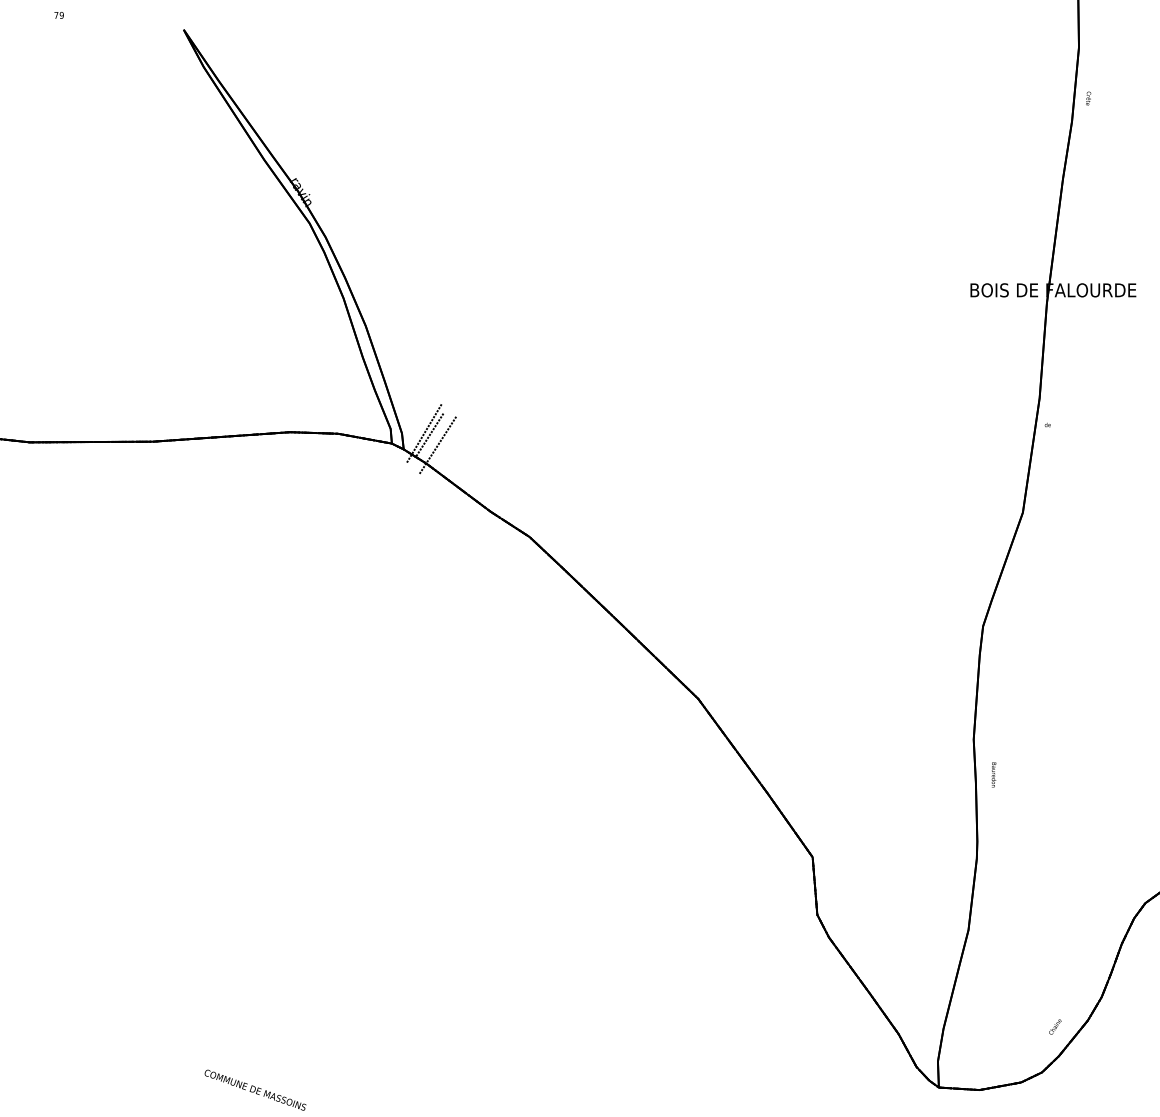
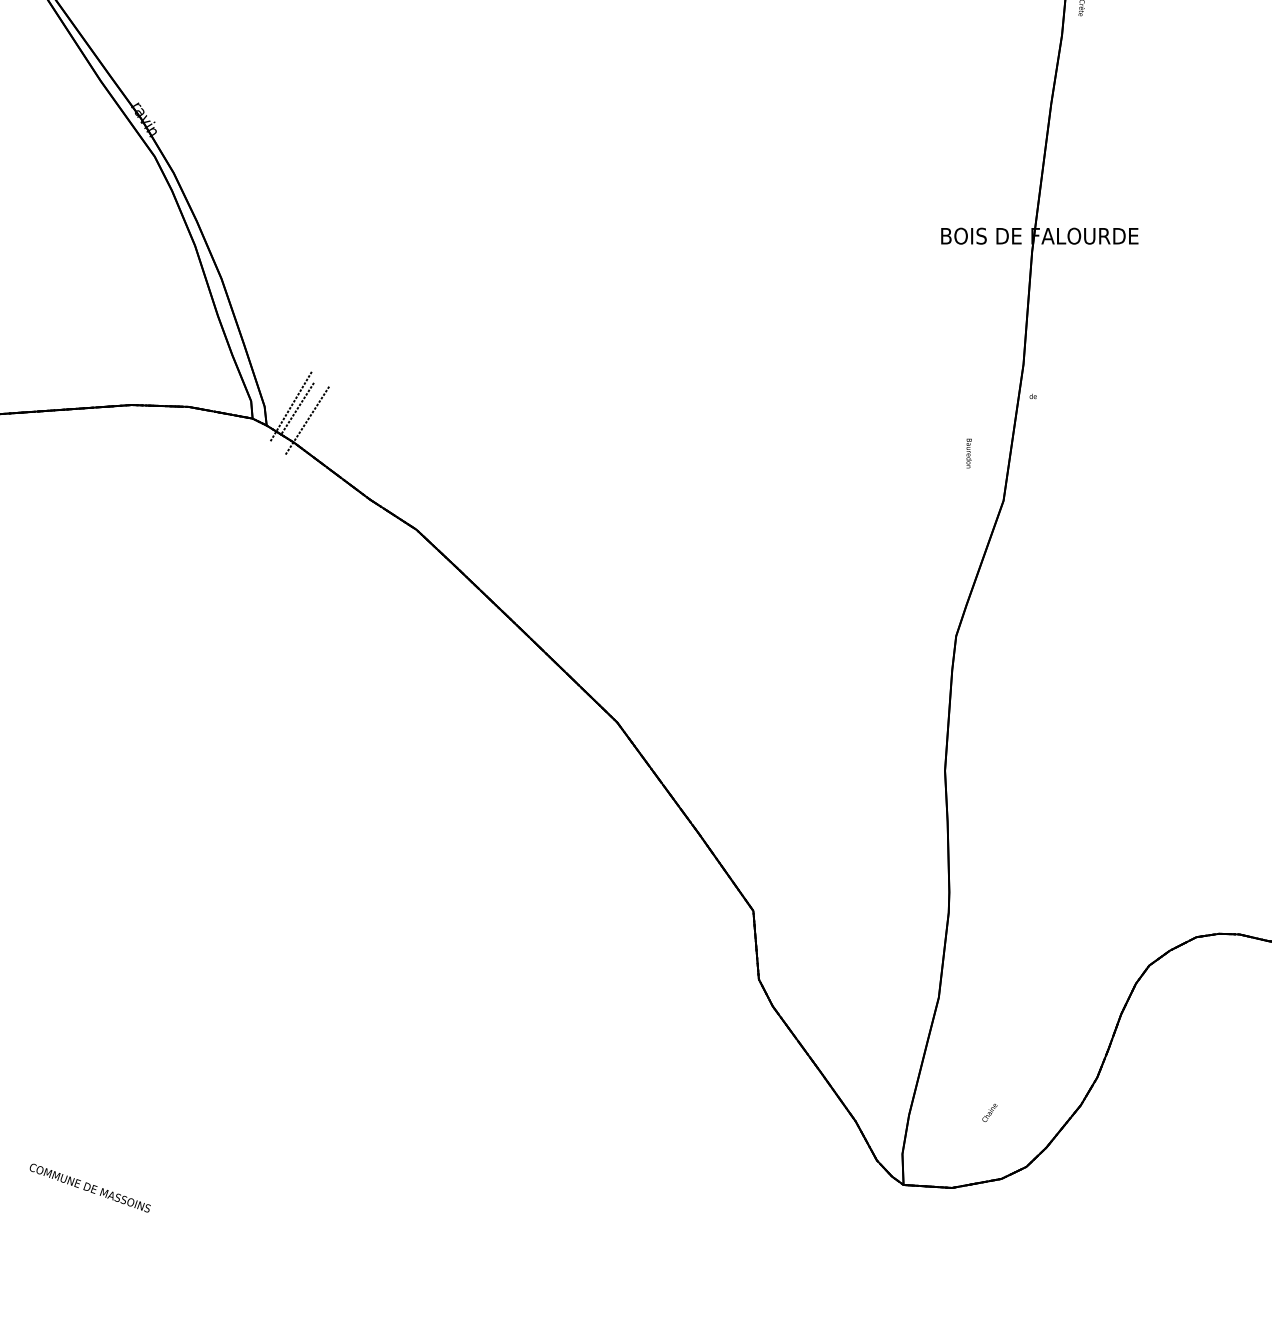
text: (993, 774) -> (968, 452), moved
text: (1055, 1026) -> (989, 1112), moved

